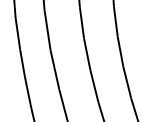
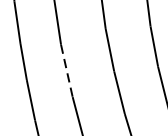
line: (55, 70) -> (67, 71), solid -> dashed

